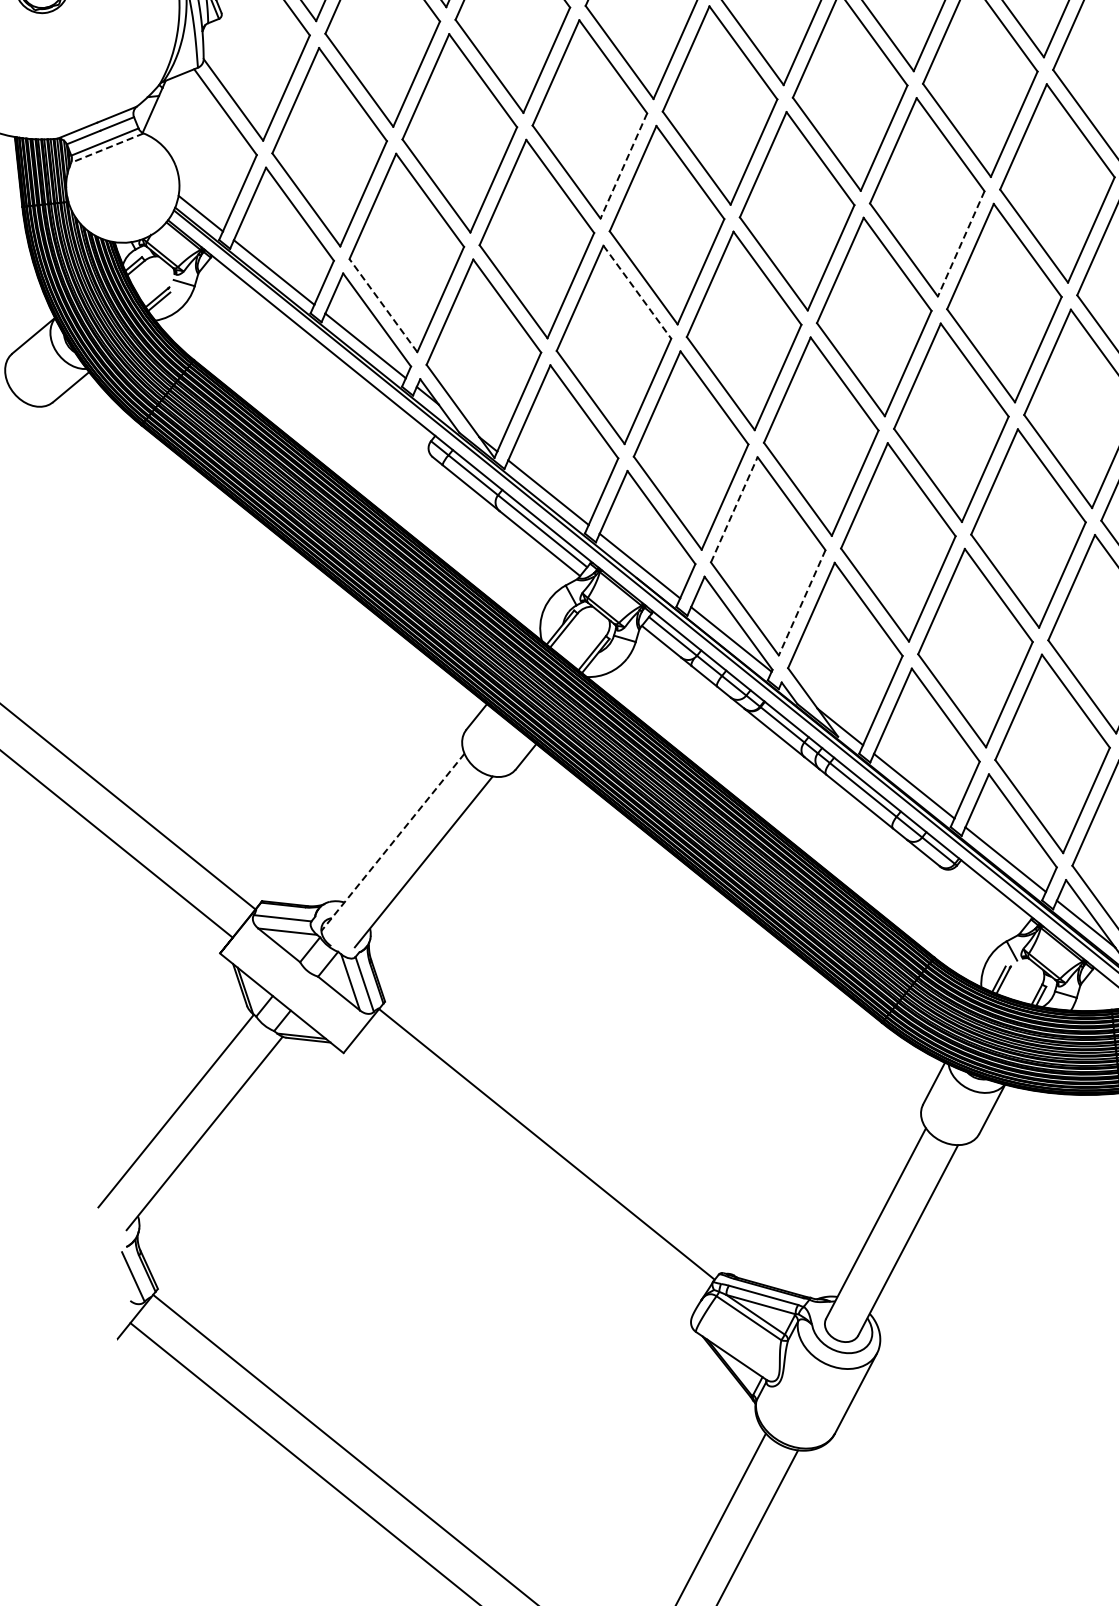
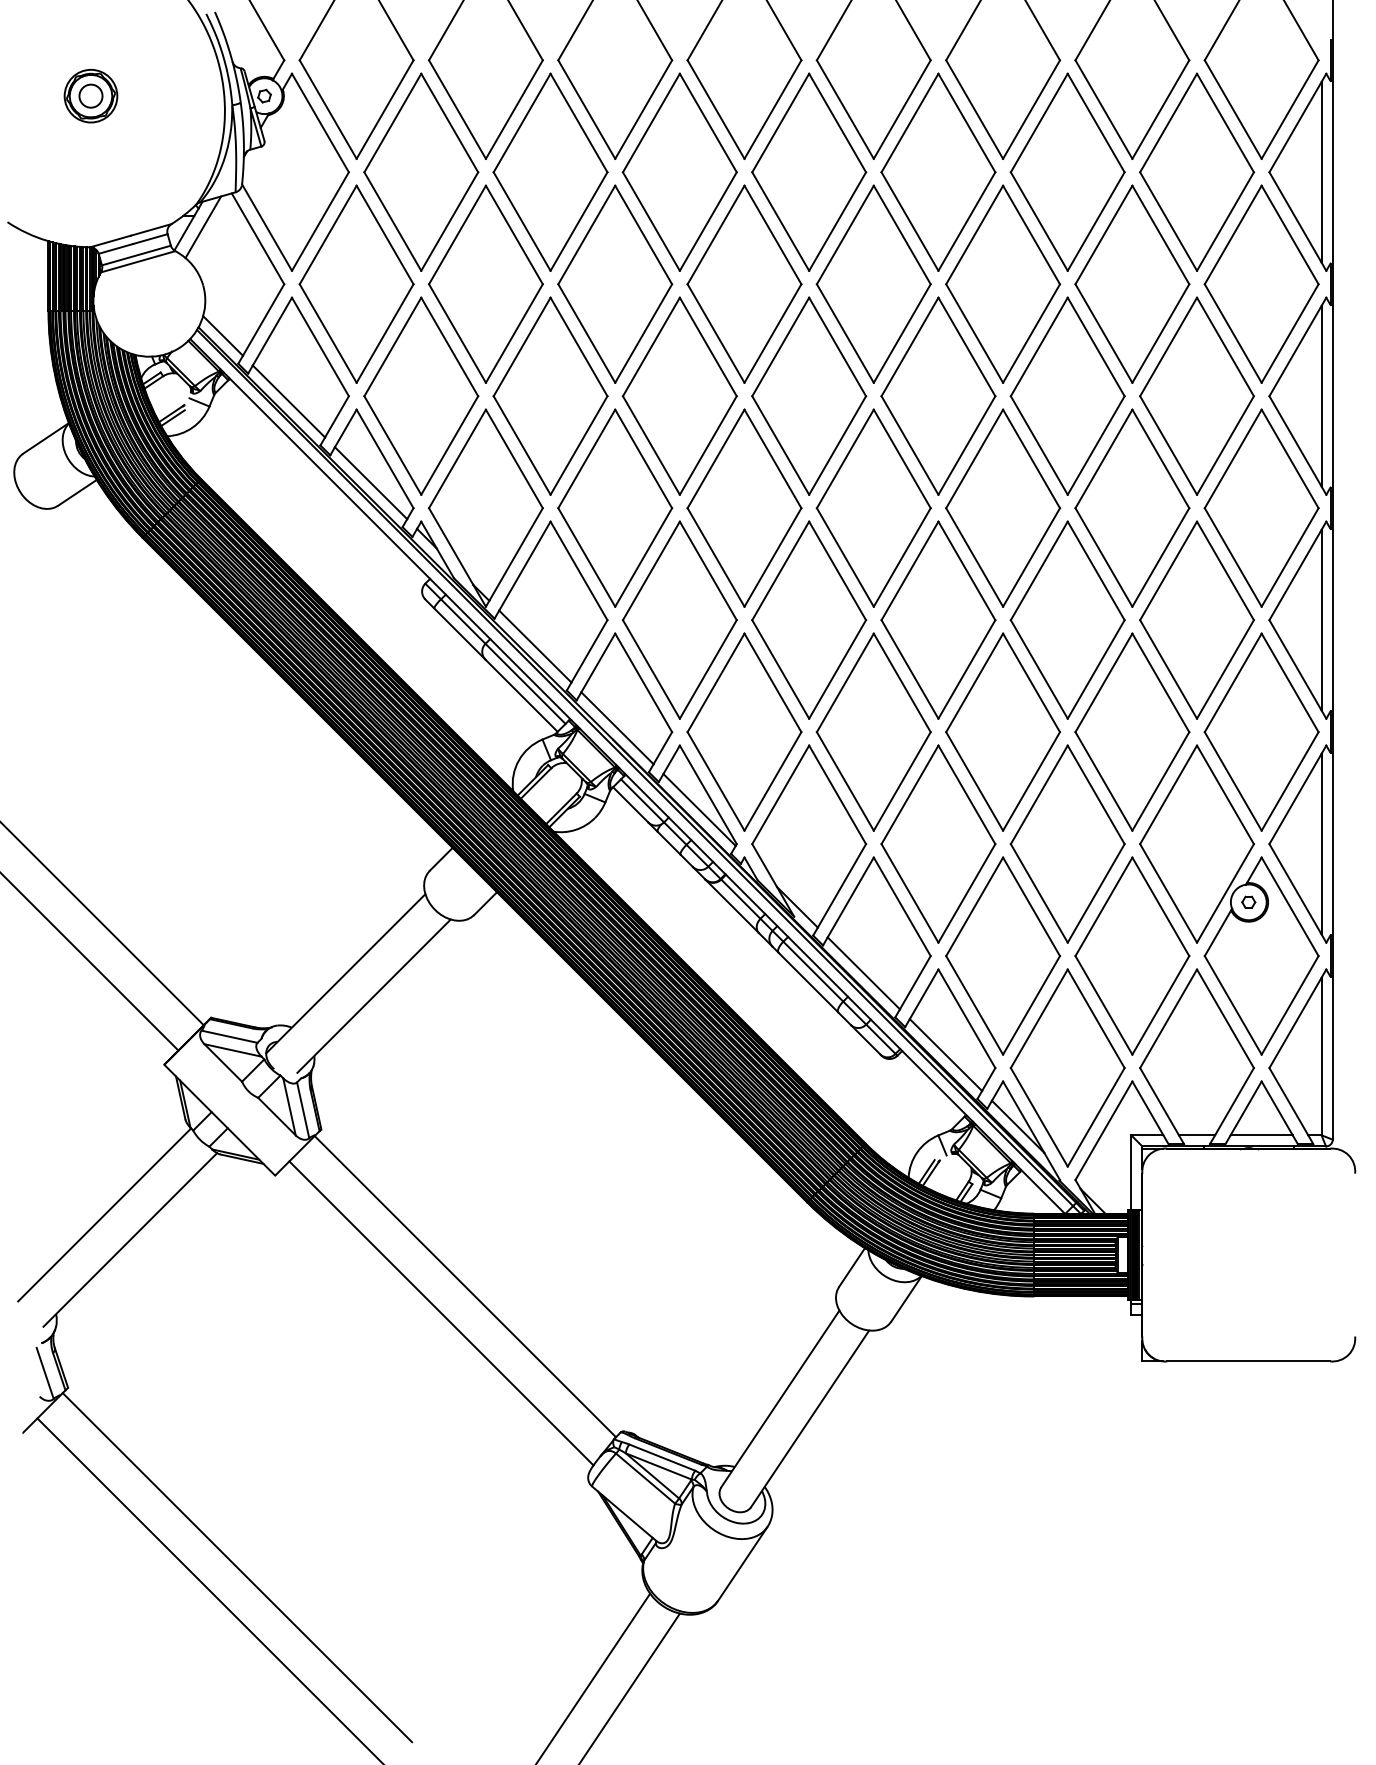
line: (169, 106) -> (203, 227), added
line: (107, 147) -> (138, 261), dashed -> solid
line: (623, 165) -> (643, 333), dashed -> solid
line: (960, 243) -> (966, 445), dashed -> solid
line: (637, 291) -> (643, 458), dashed -> solid
line: (383, 305) -> (392, 445), dashed -> solid
line: (734, 509) -> (716, 682), dashed -> solid
line: (801, 602) -> (772, 781), dashed -> solid
line: (392, 842) -> (345, 973), dashed -> solid
line: (525, 1174) -> (441, 1313), added

